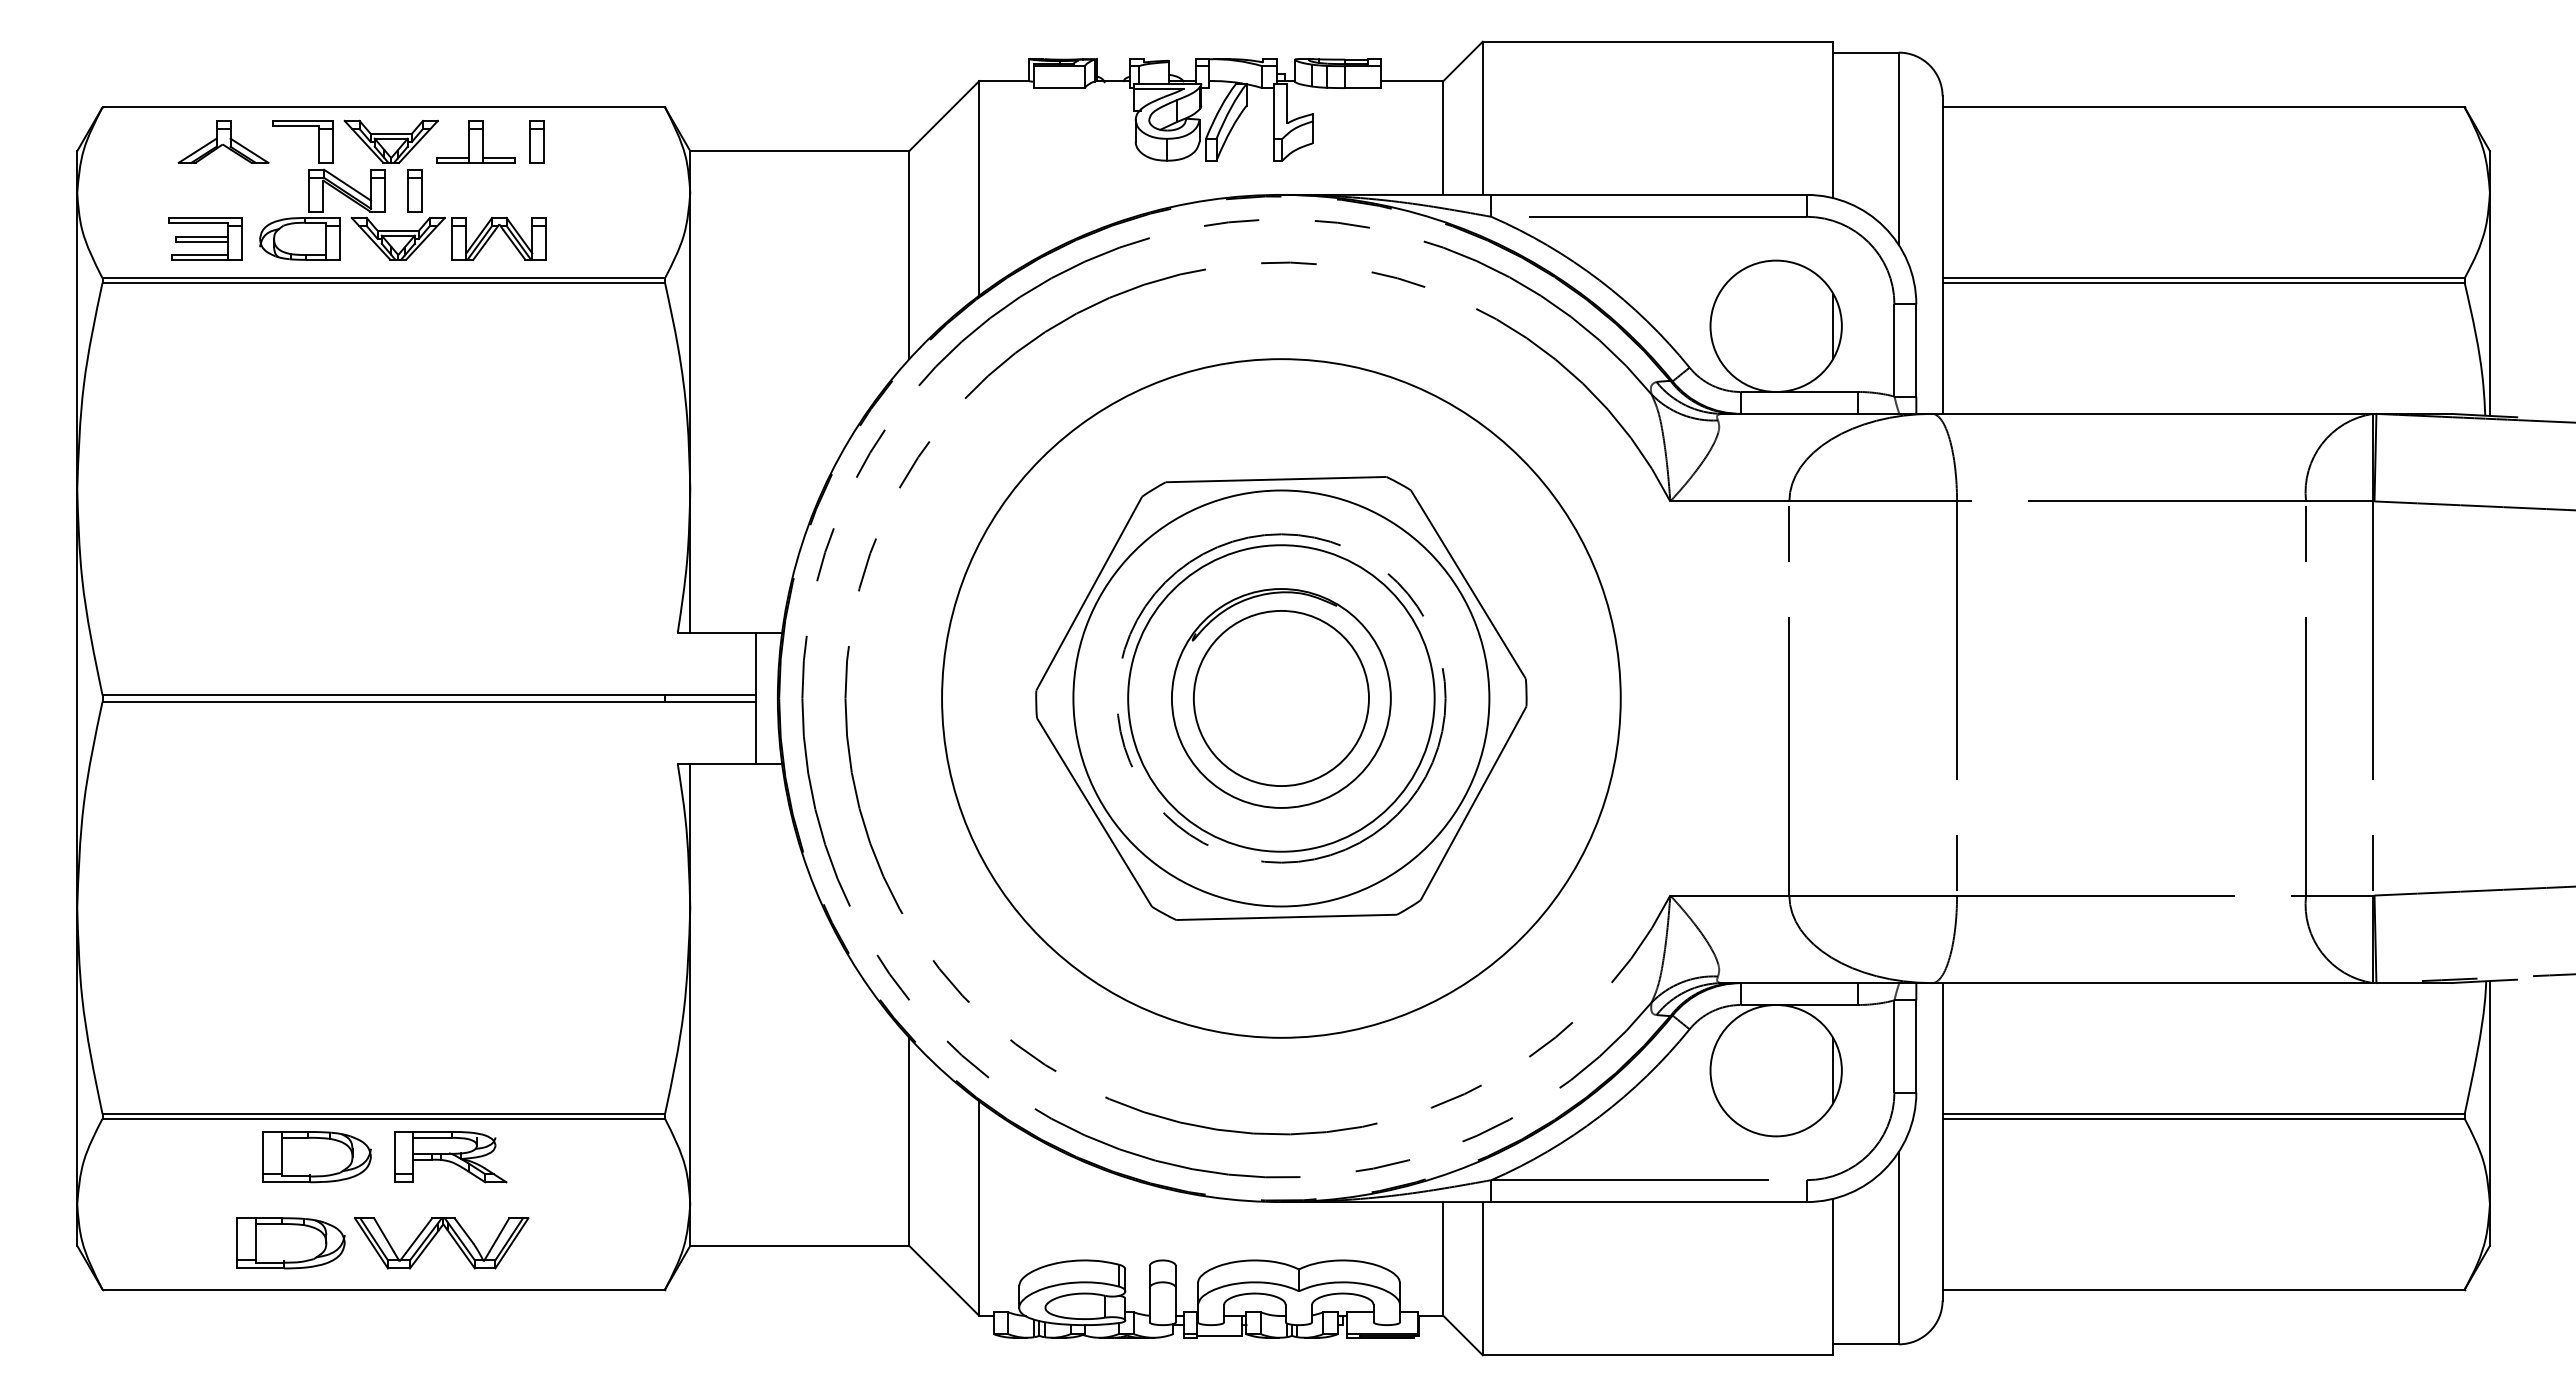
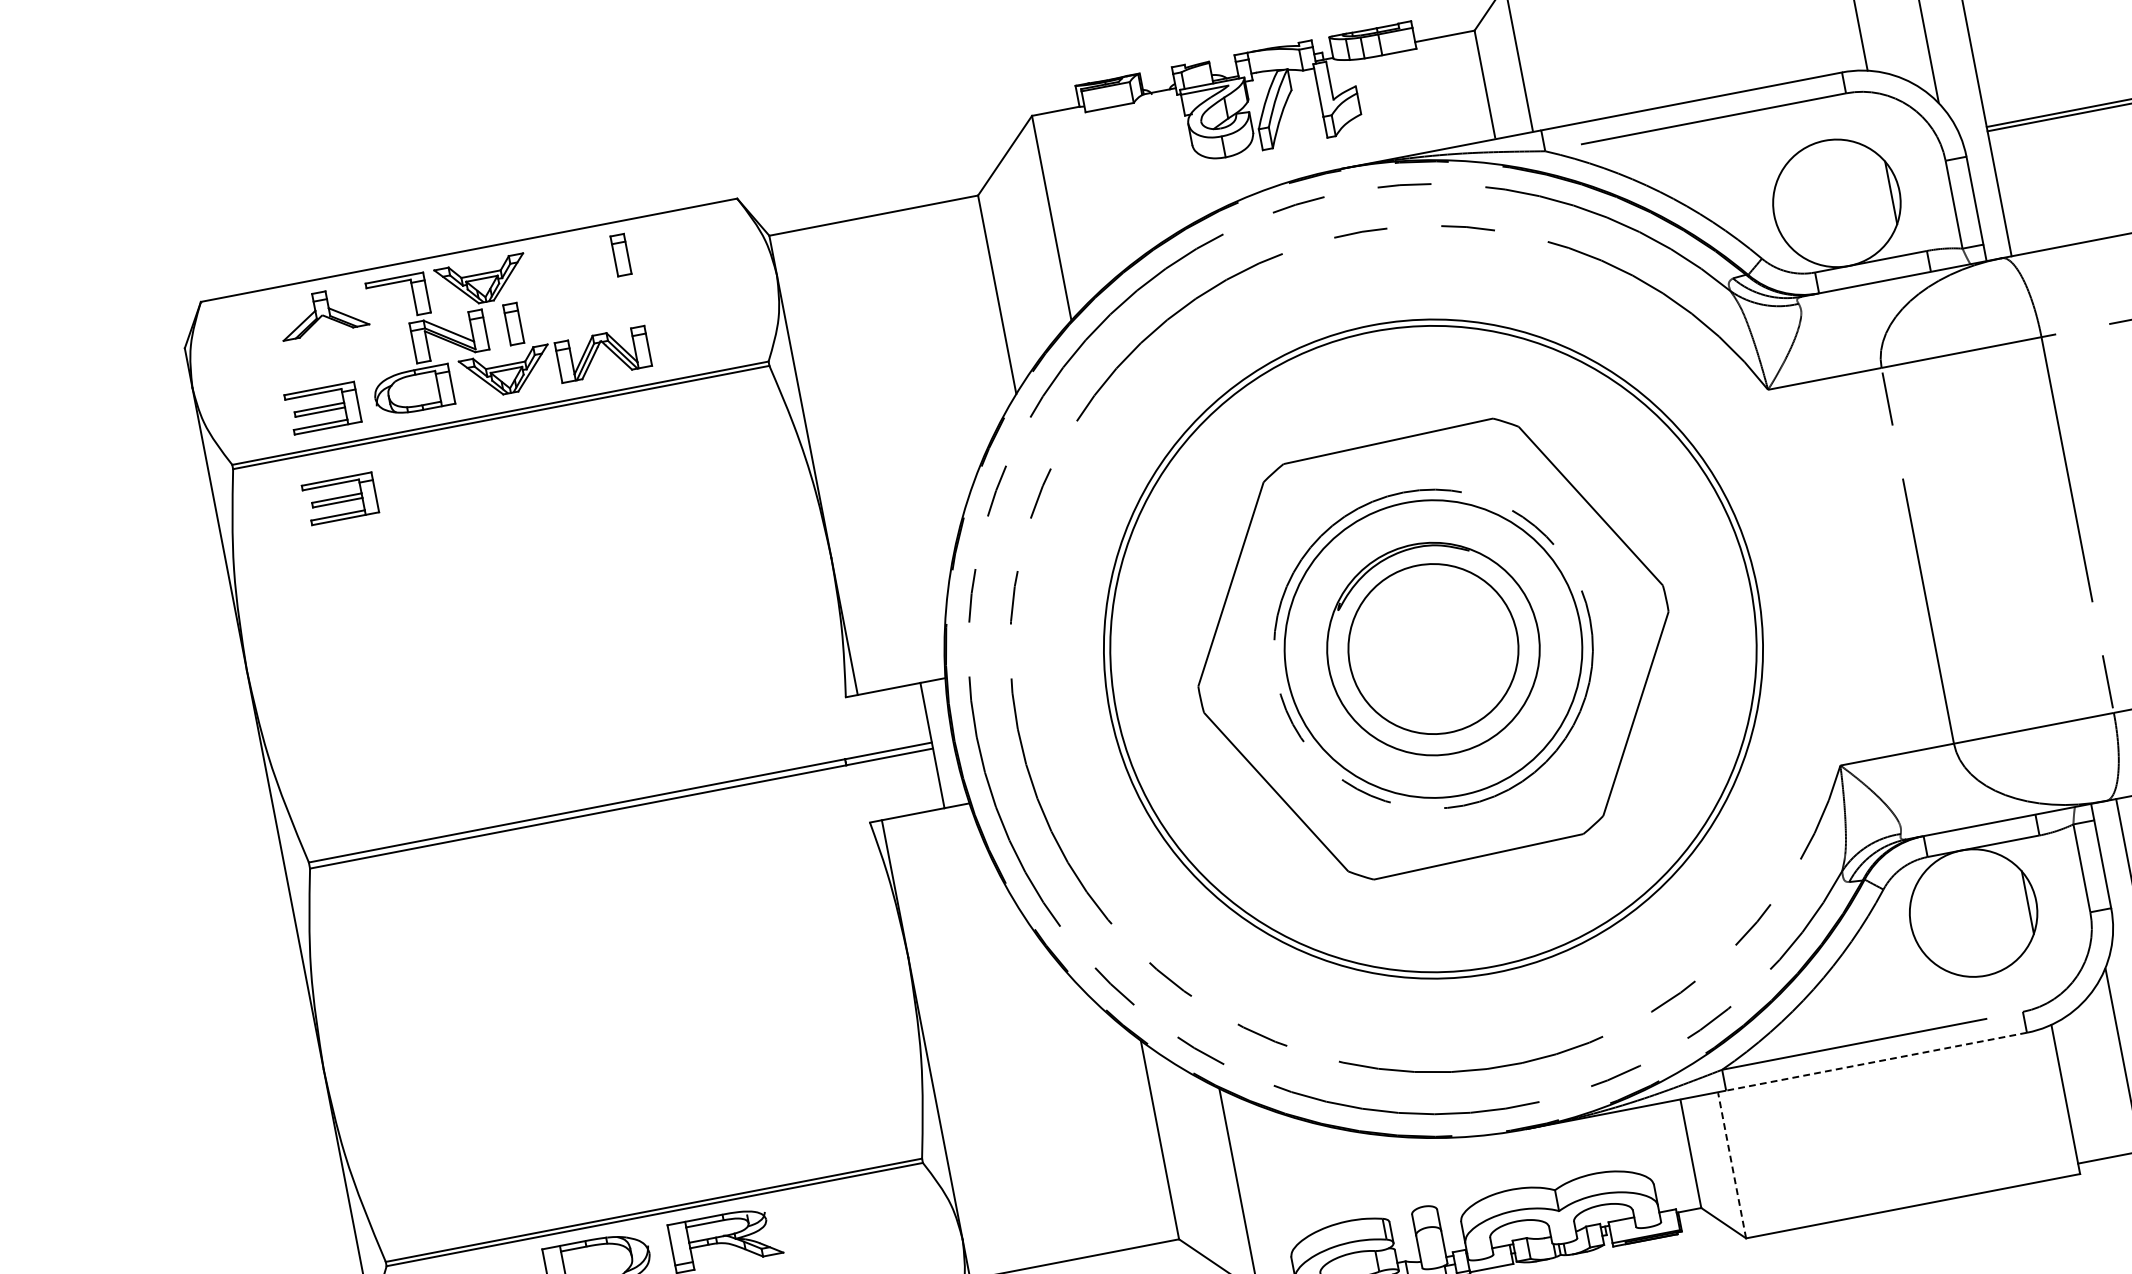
part: (475, 141) -> (562, 265), removed
part: (205, 333) -> (340, 498), added
circle: (1281, 698) -> (1433, 649), size x1.6
line: (1649, 1202) -> (1876, 1062), solid -> dashed
line: (1482, 1278) -> (1731, 1165), solid -> dashed

